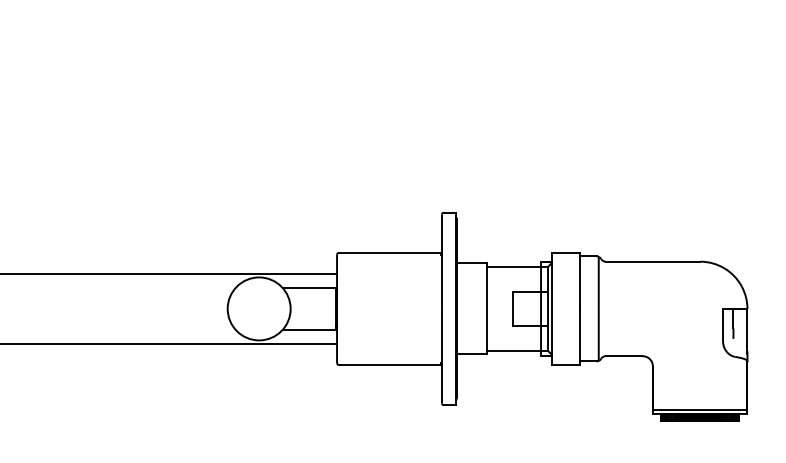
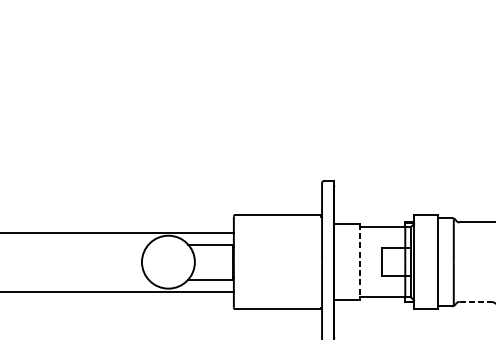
line: (487, 309) -> (360, 262), solid -> dashed
line: (624, 356) -> (475, 302), solid -> dashed

